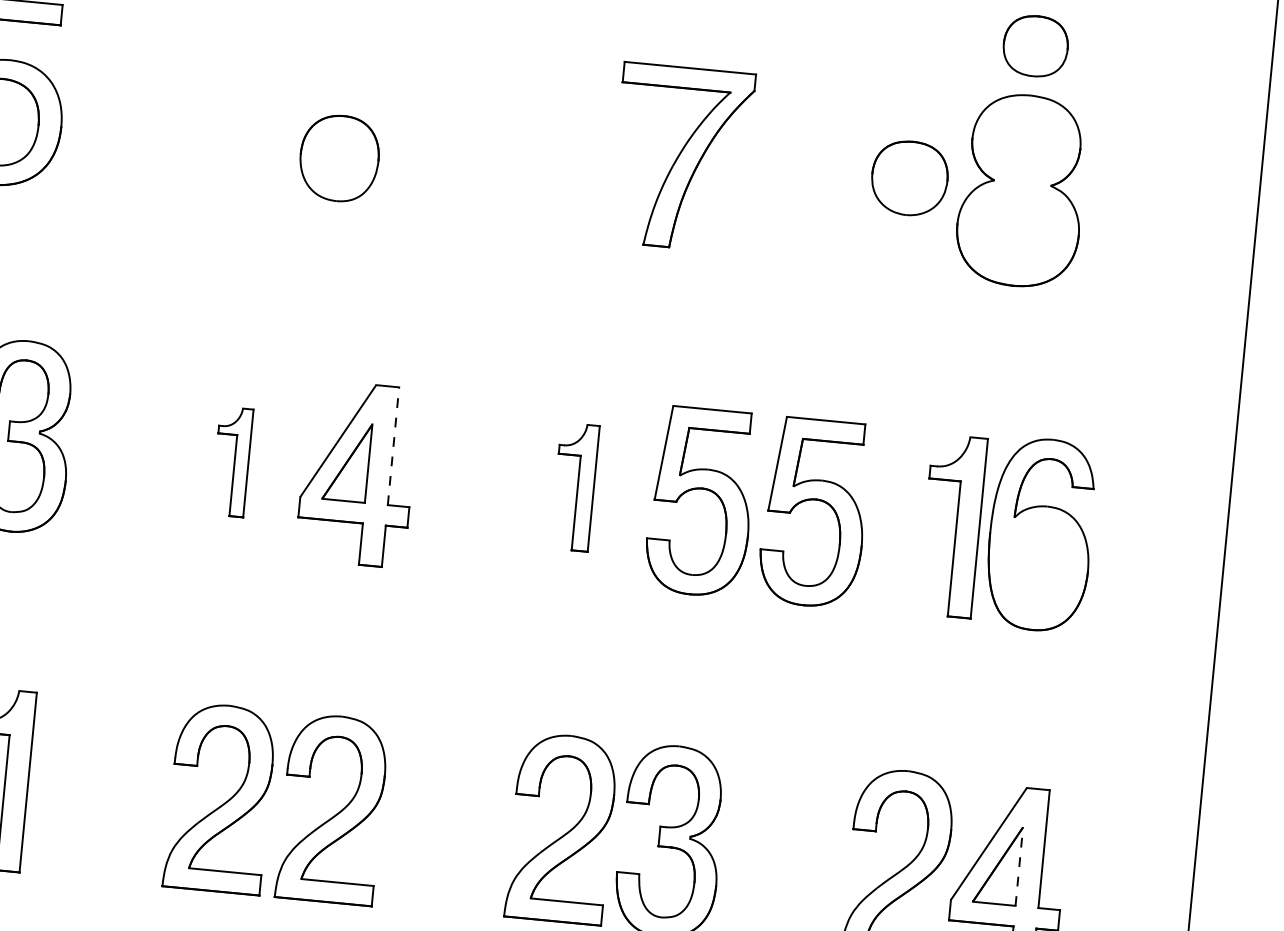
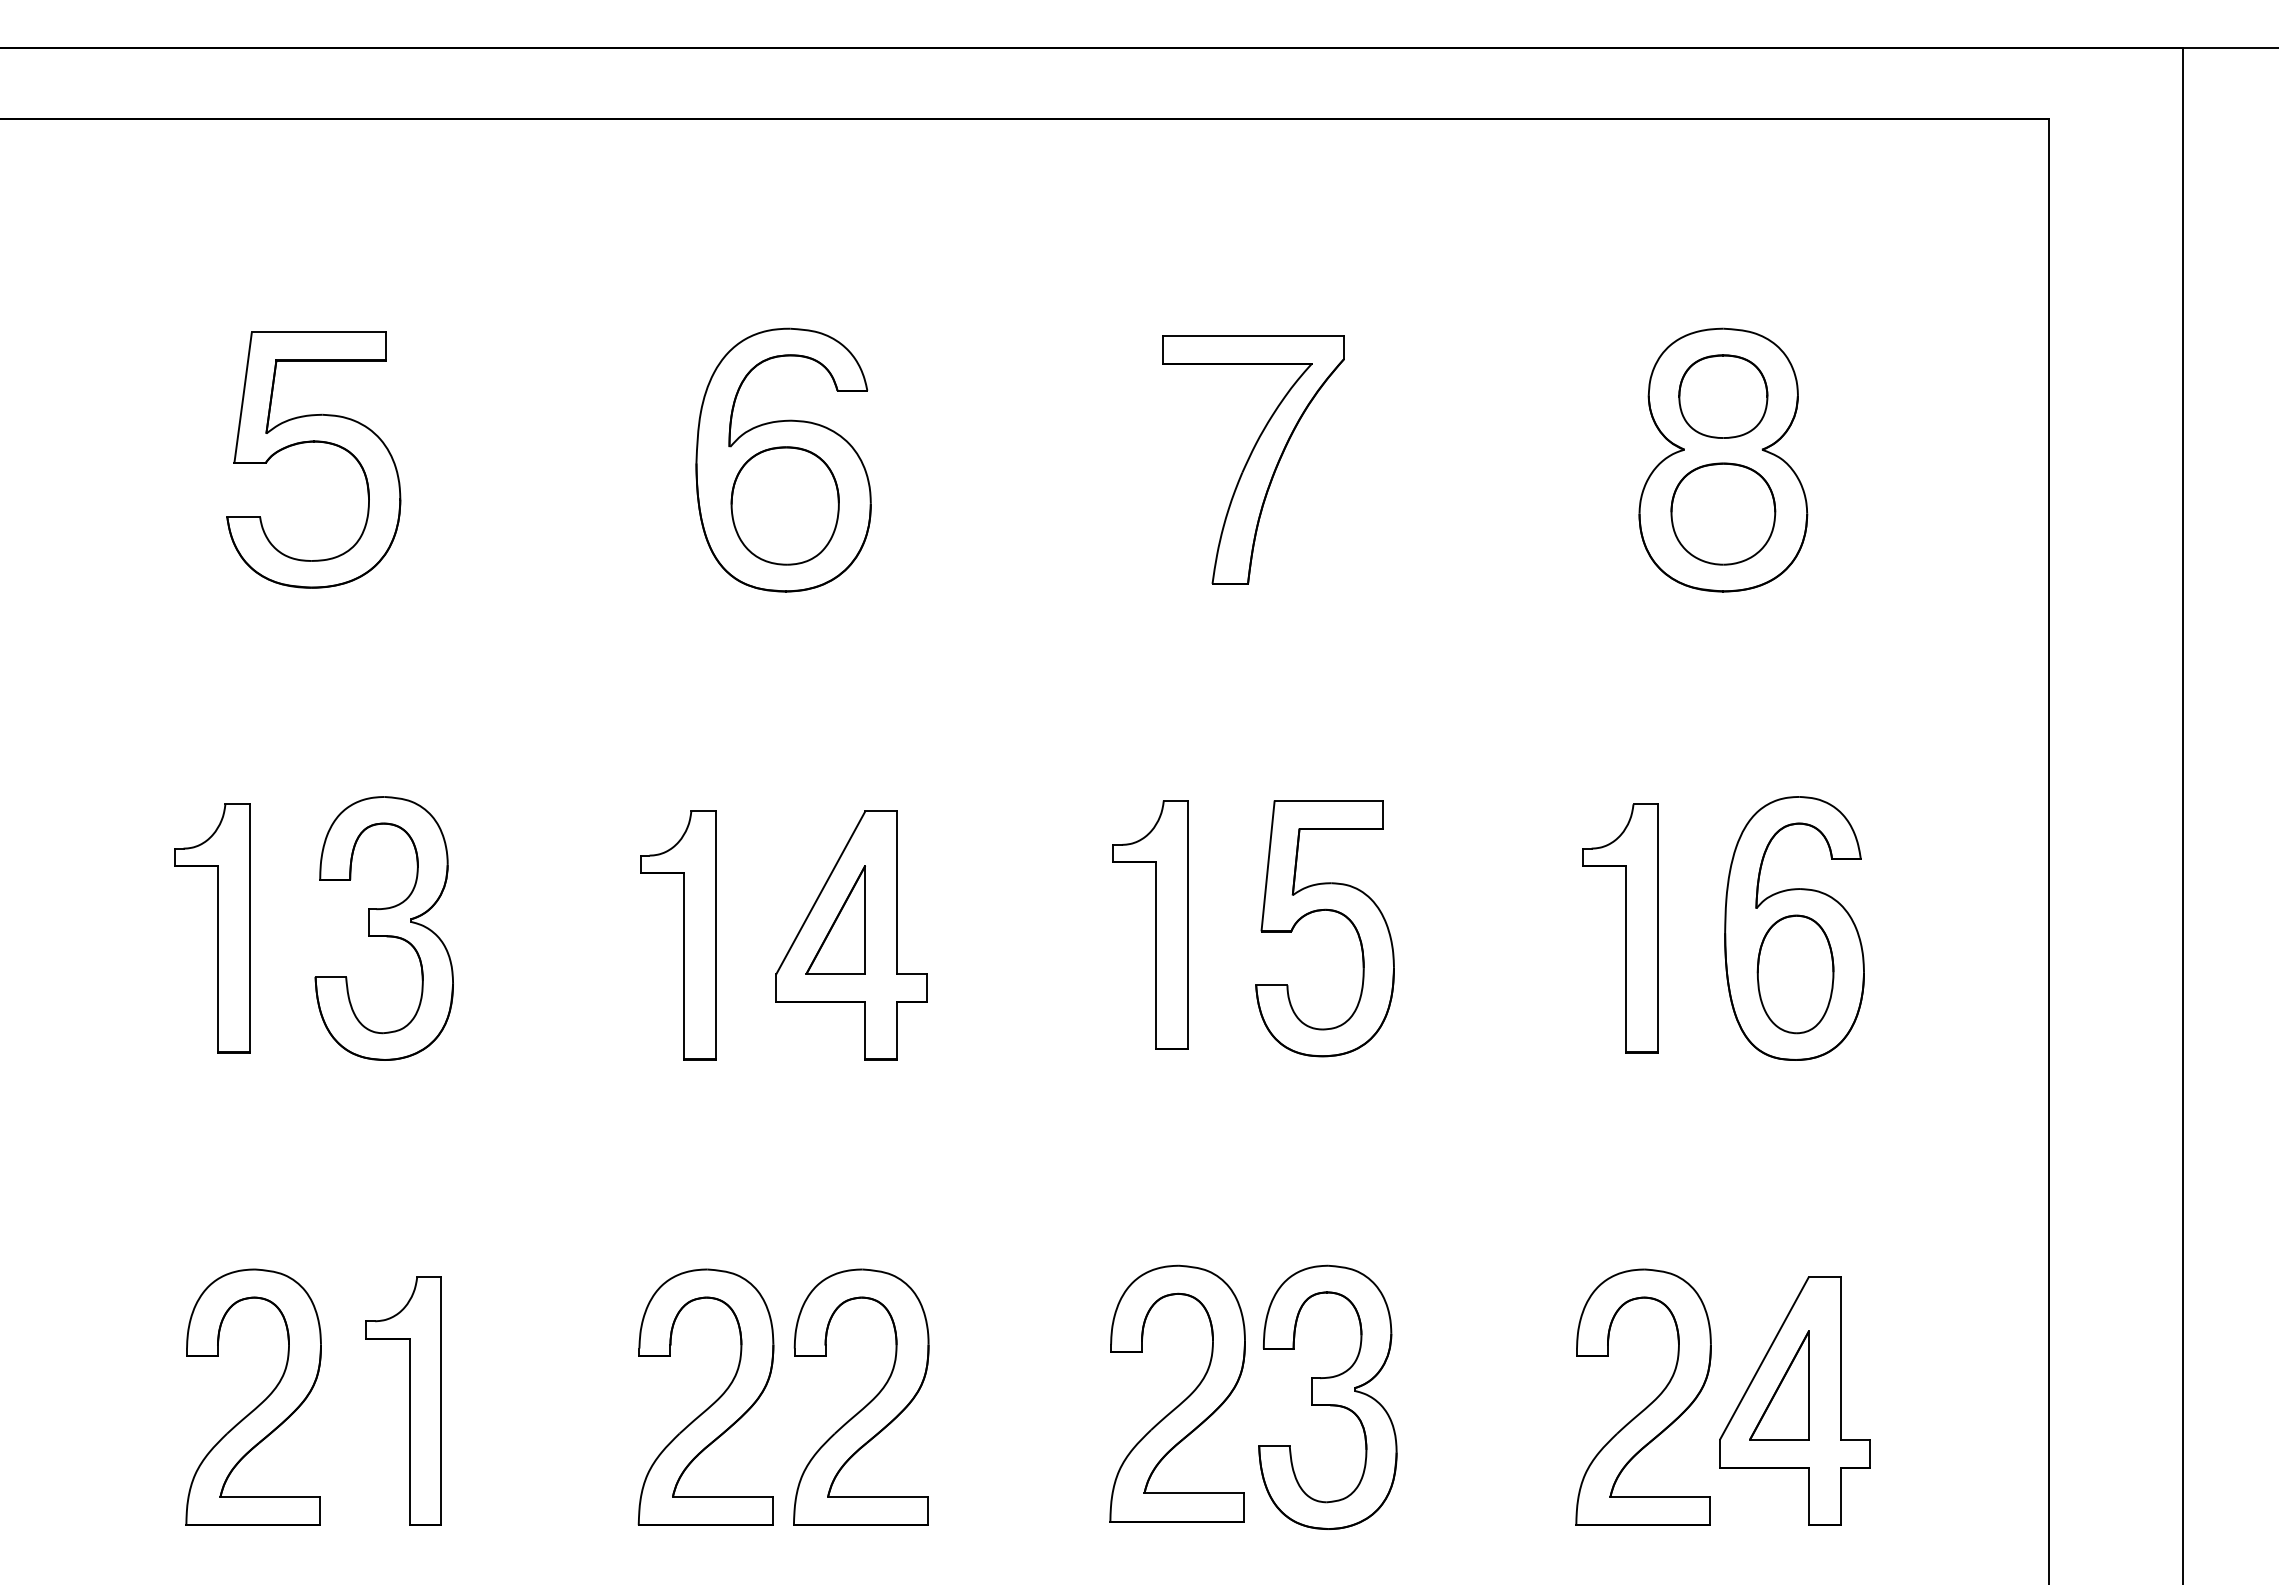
part: (1035, 46) -> (1723, 396), moved
part: (341, 124) -> (783, 459), added
part: (909, 177) -> (1723, 513), moved
line: (393, 446) -> (897, 892), dashed -> solid
part: (232, 462) -> (678, 935), size x1.67
part: (574, 486) -> (1150, 924), size x1.43
part: (813, 500) -> (1478, 911), removed
part: (952, 526) -> (1620, 928), moved
part: (1038, 568) -> (1795, 974), added
line: (1019, 865) -> (1808, 1384), dashed -> solid

